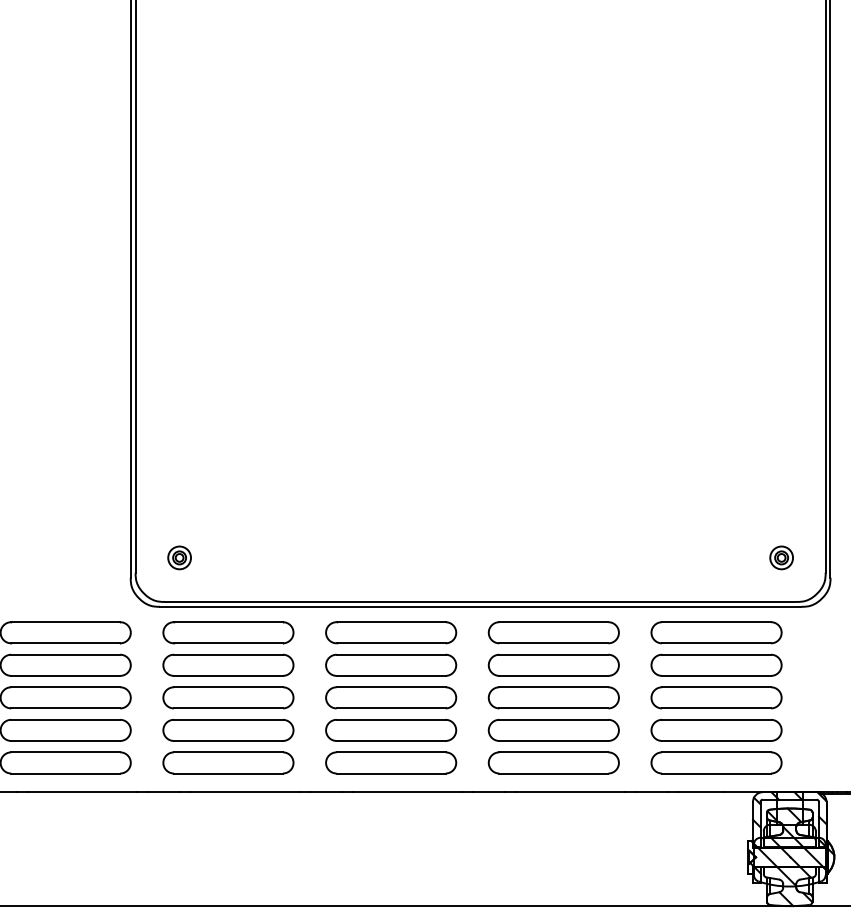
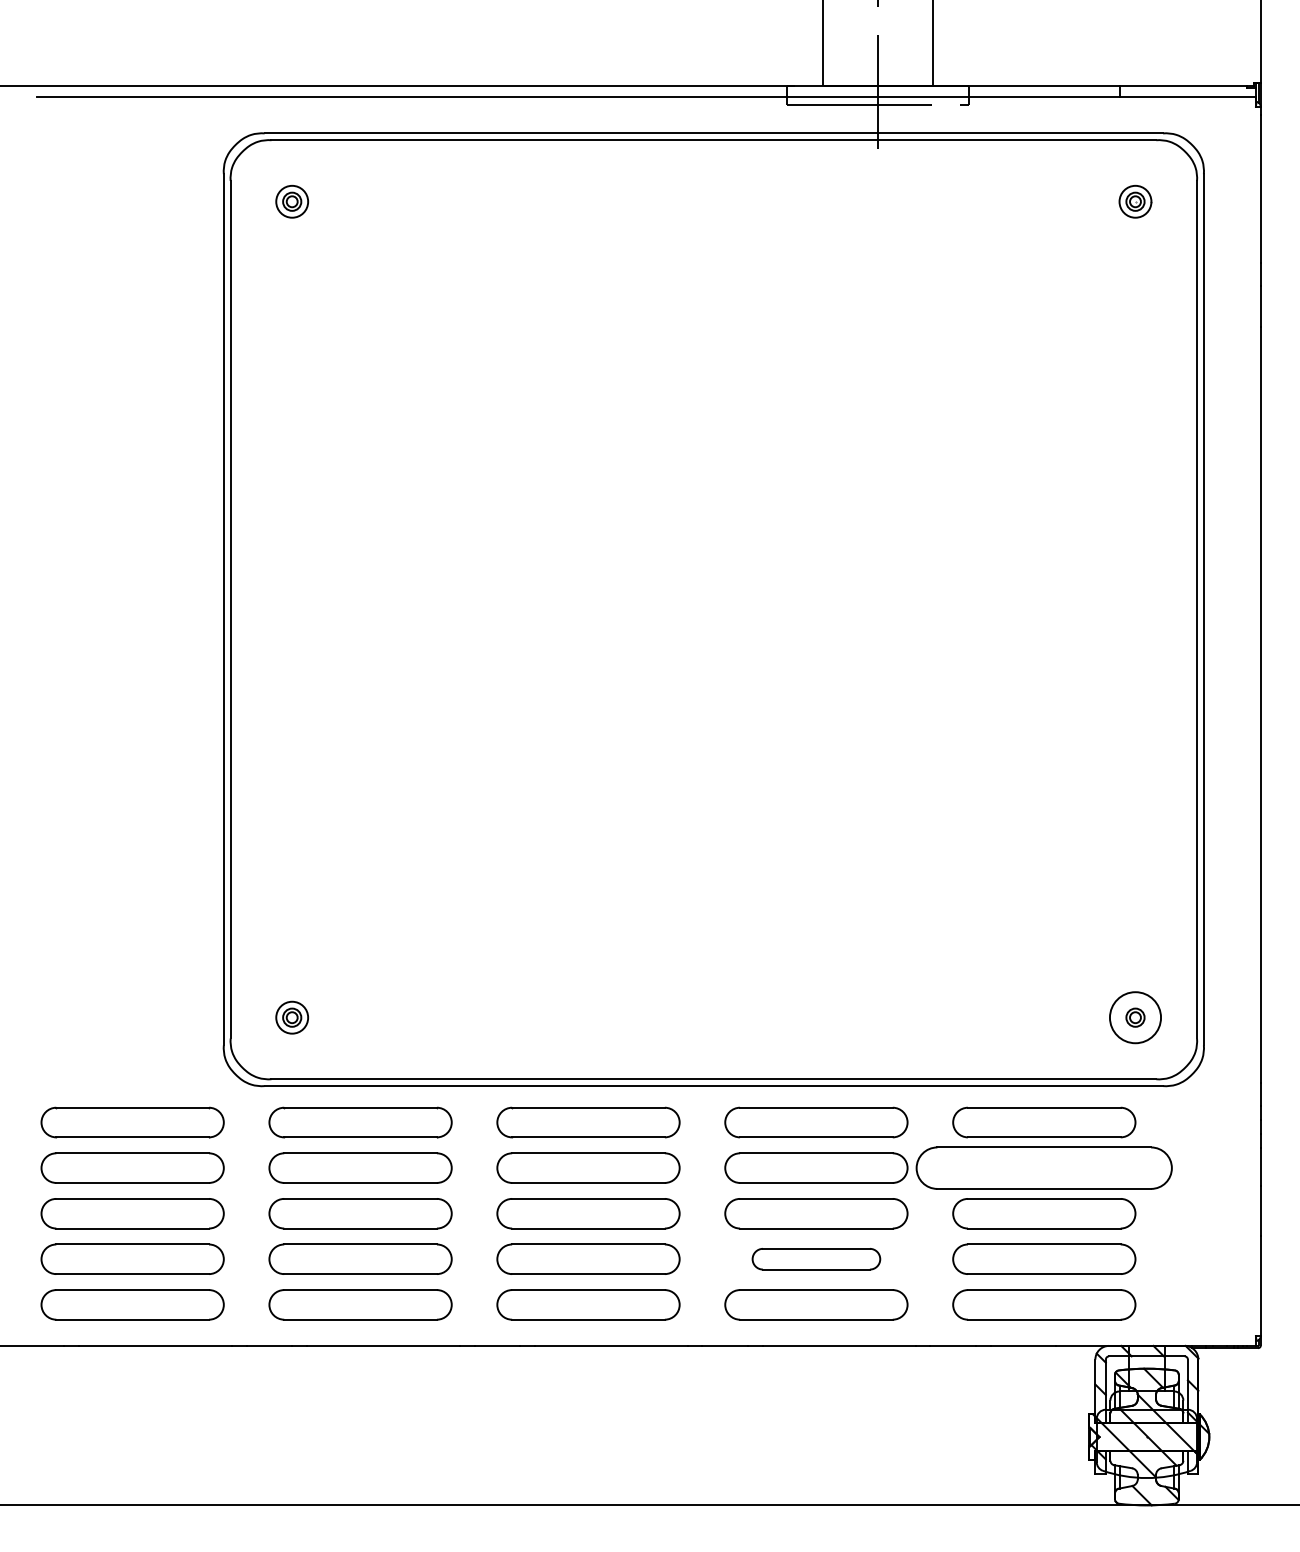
circle: (781, 557) -> (1135, 1017), size x1.6
part: (716, 664) -> (1044, 1167), size x1.4
part: (553, 729) -> (816, 1258), size x0.7

